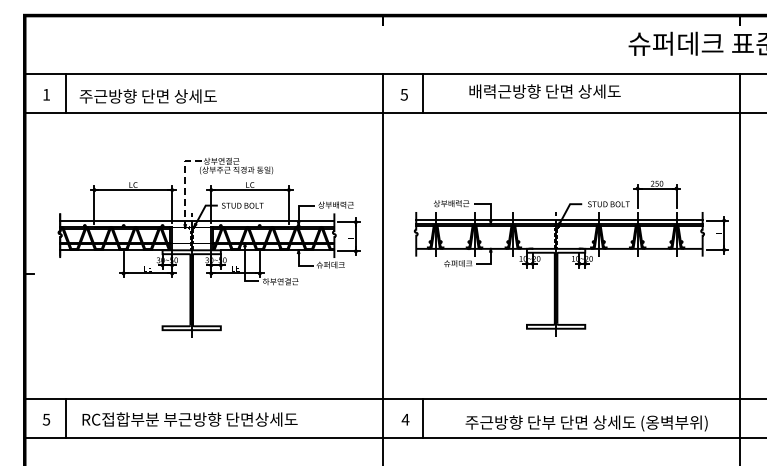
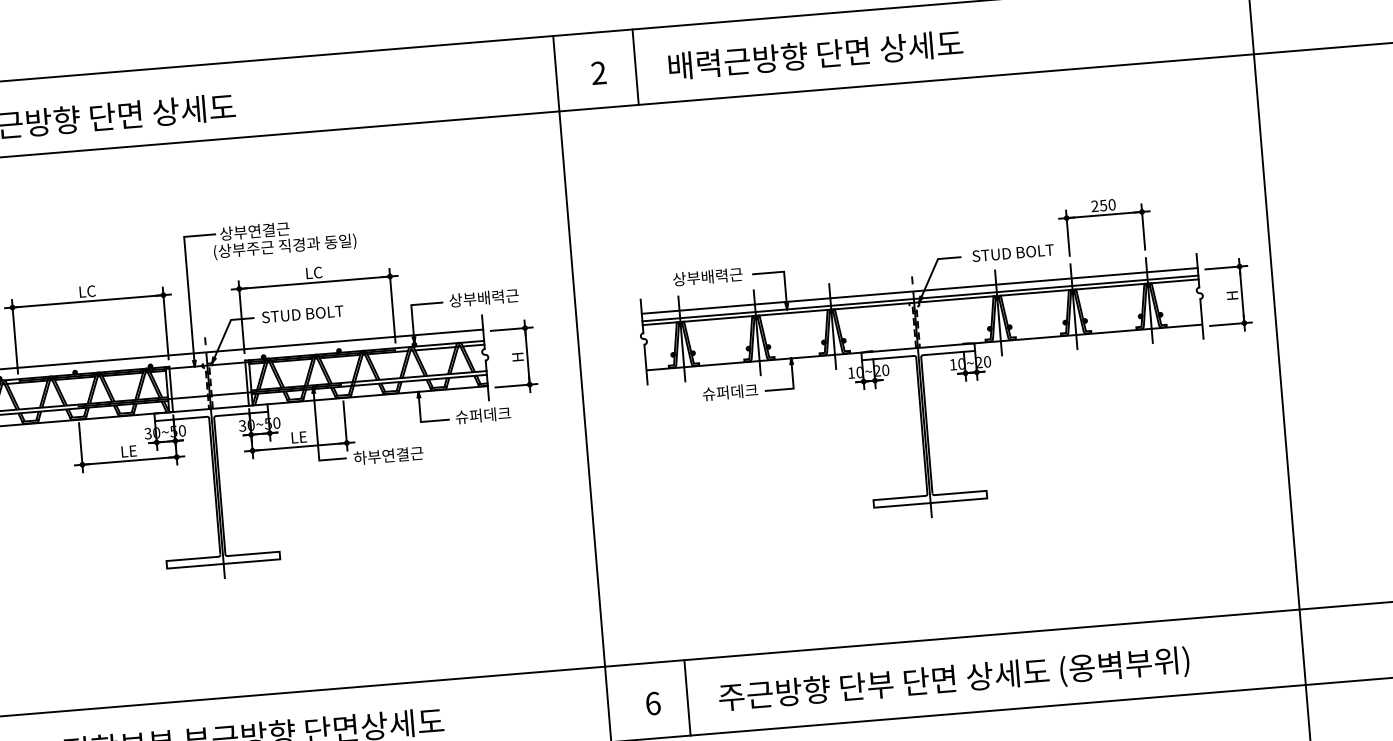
text: (544, 91) -> (814, 54), moved
text: (403, 94) -> (597, 72), 5 -> 2
line: (185, 185) -> (188, 284), dashed -> solid
text: (405, 419) -> (652, 703), 4 -> 6
text: (586, 423) -> (953, 680), moved

